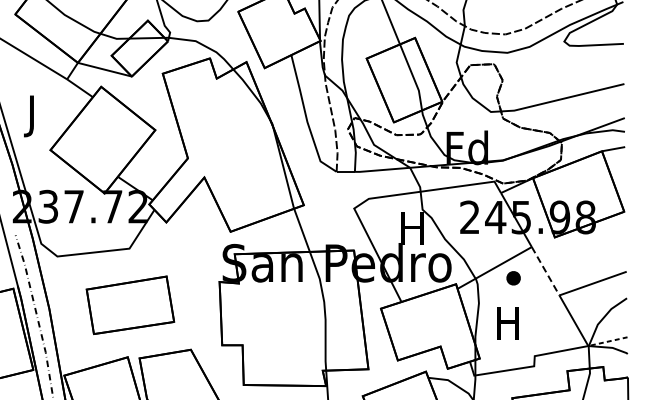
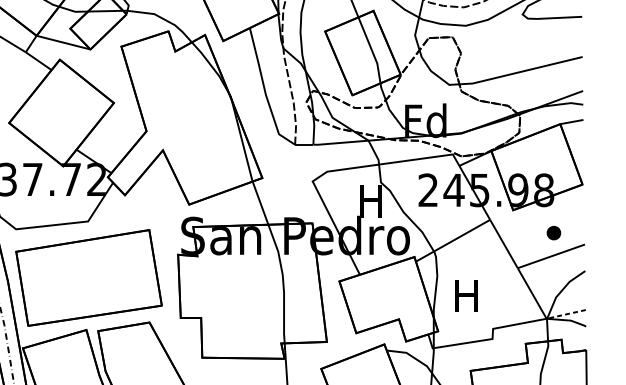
line: (545, 271) -> (503, 244), dashed -> solid
part: (513, 278) -> (553, 233), moved
part: (130, 305) -> (89, 278), size x1.67

